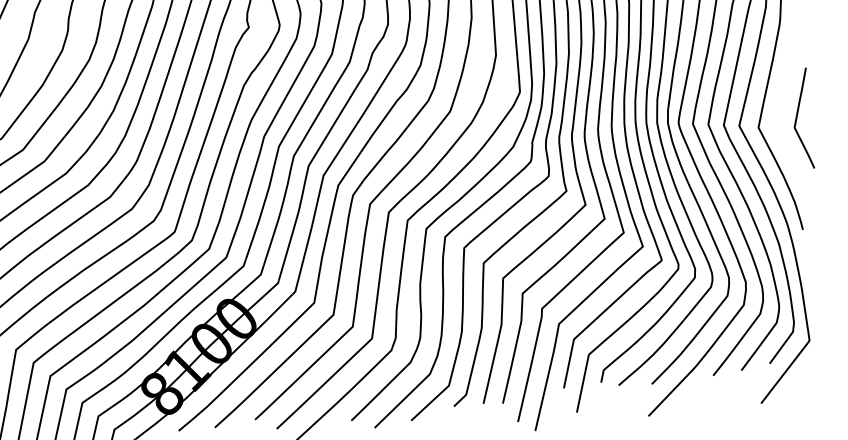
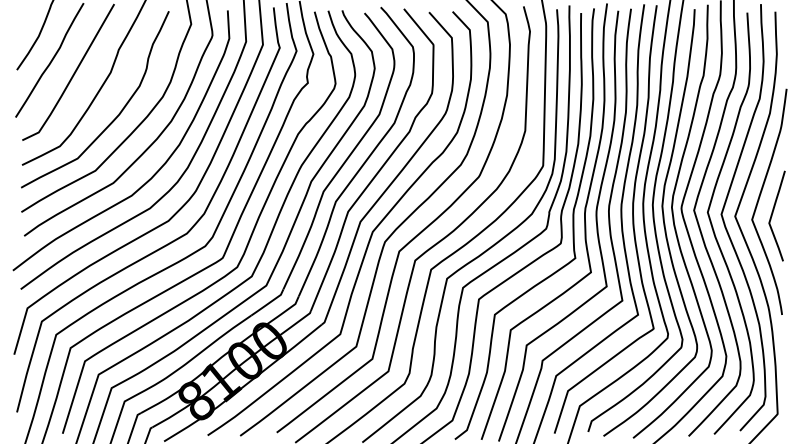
curve: (798, 116) -> (773, 213), moved

